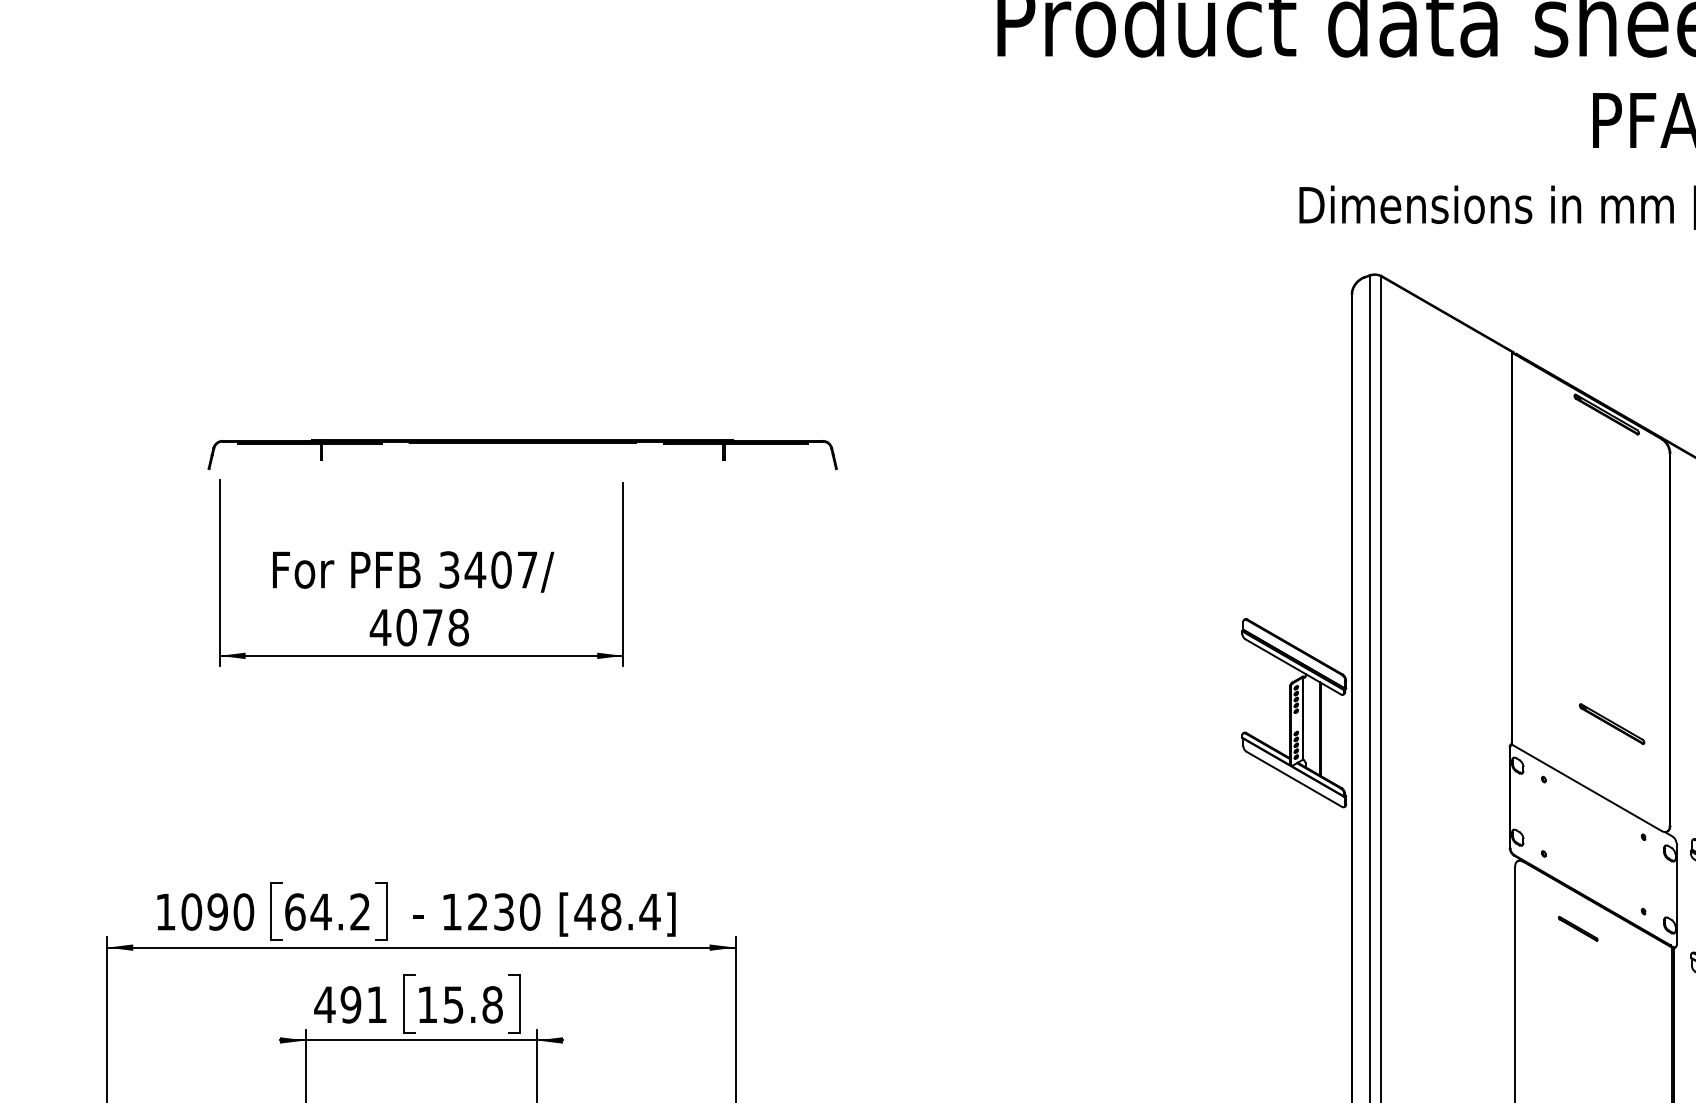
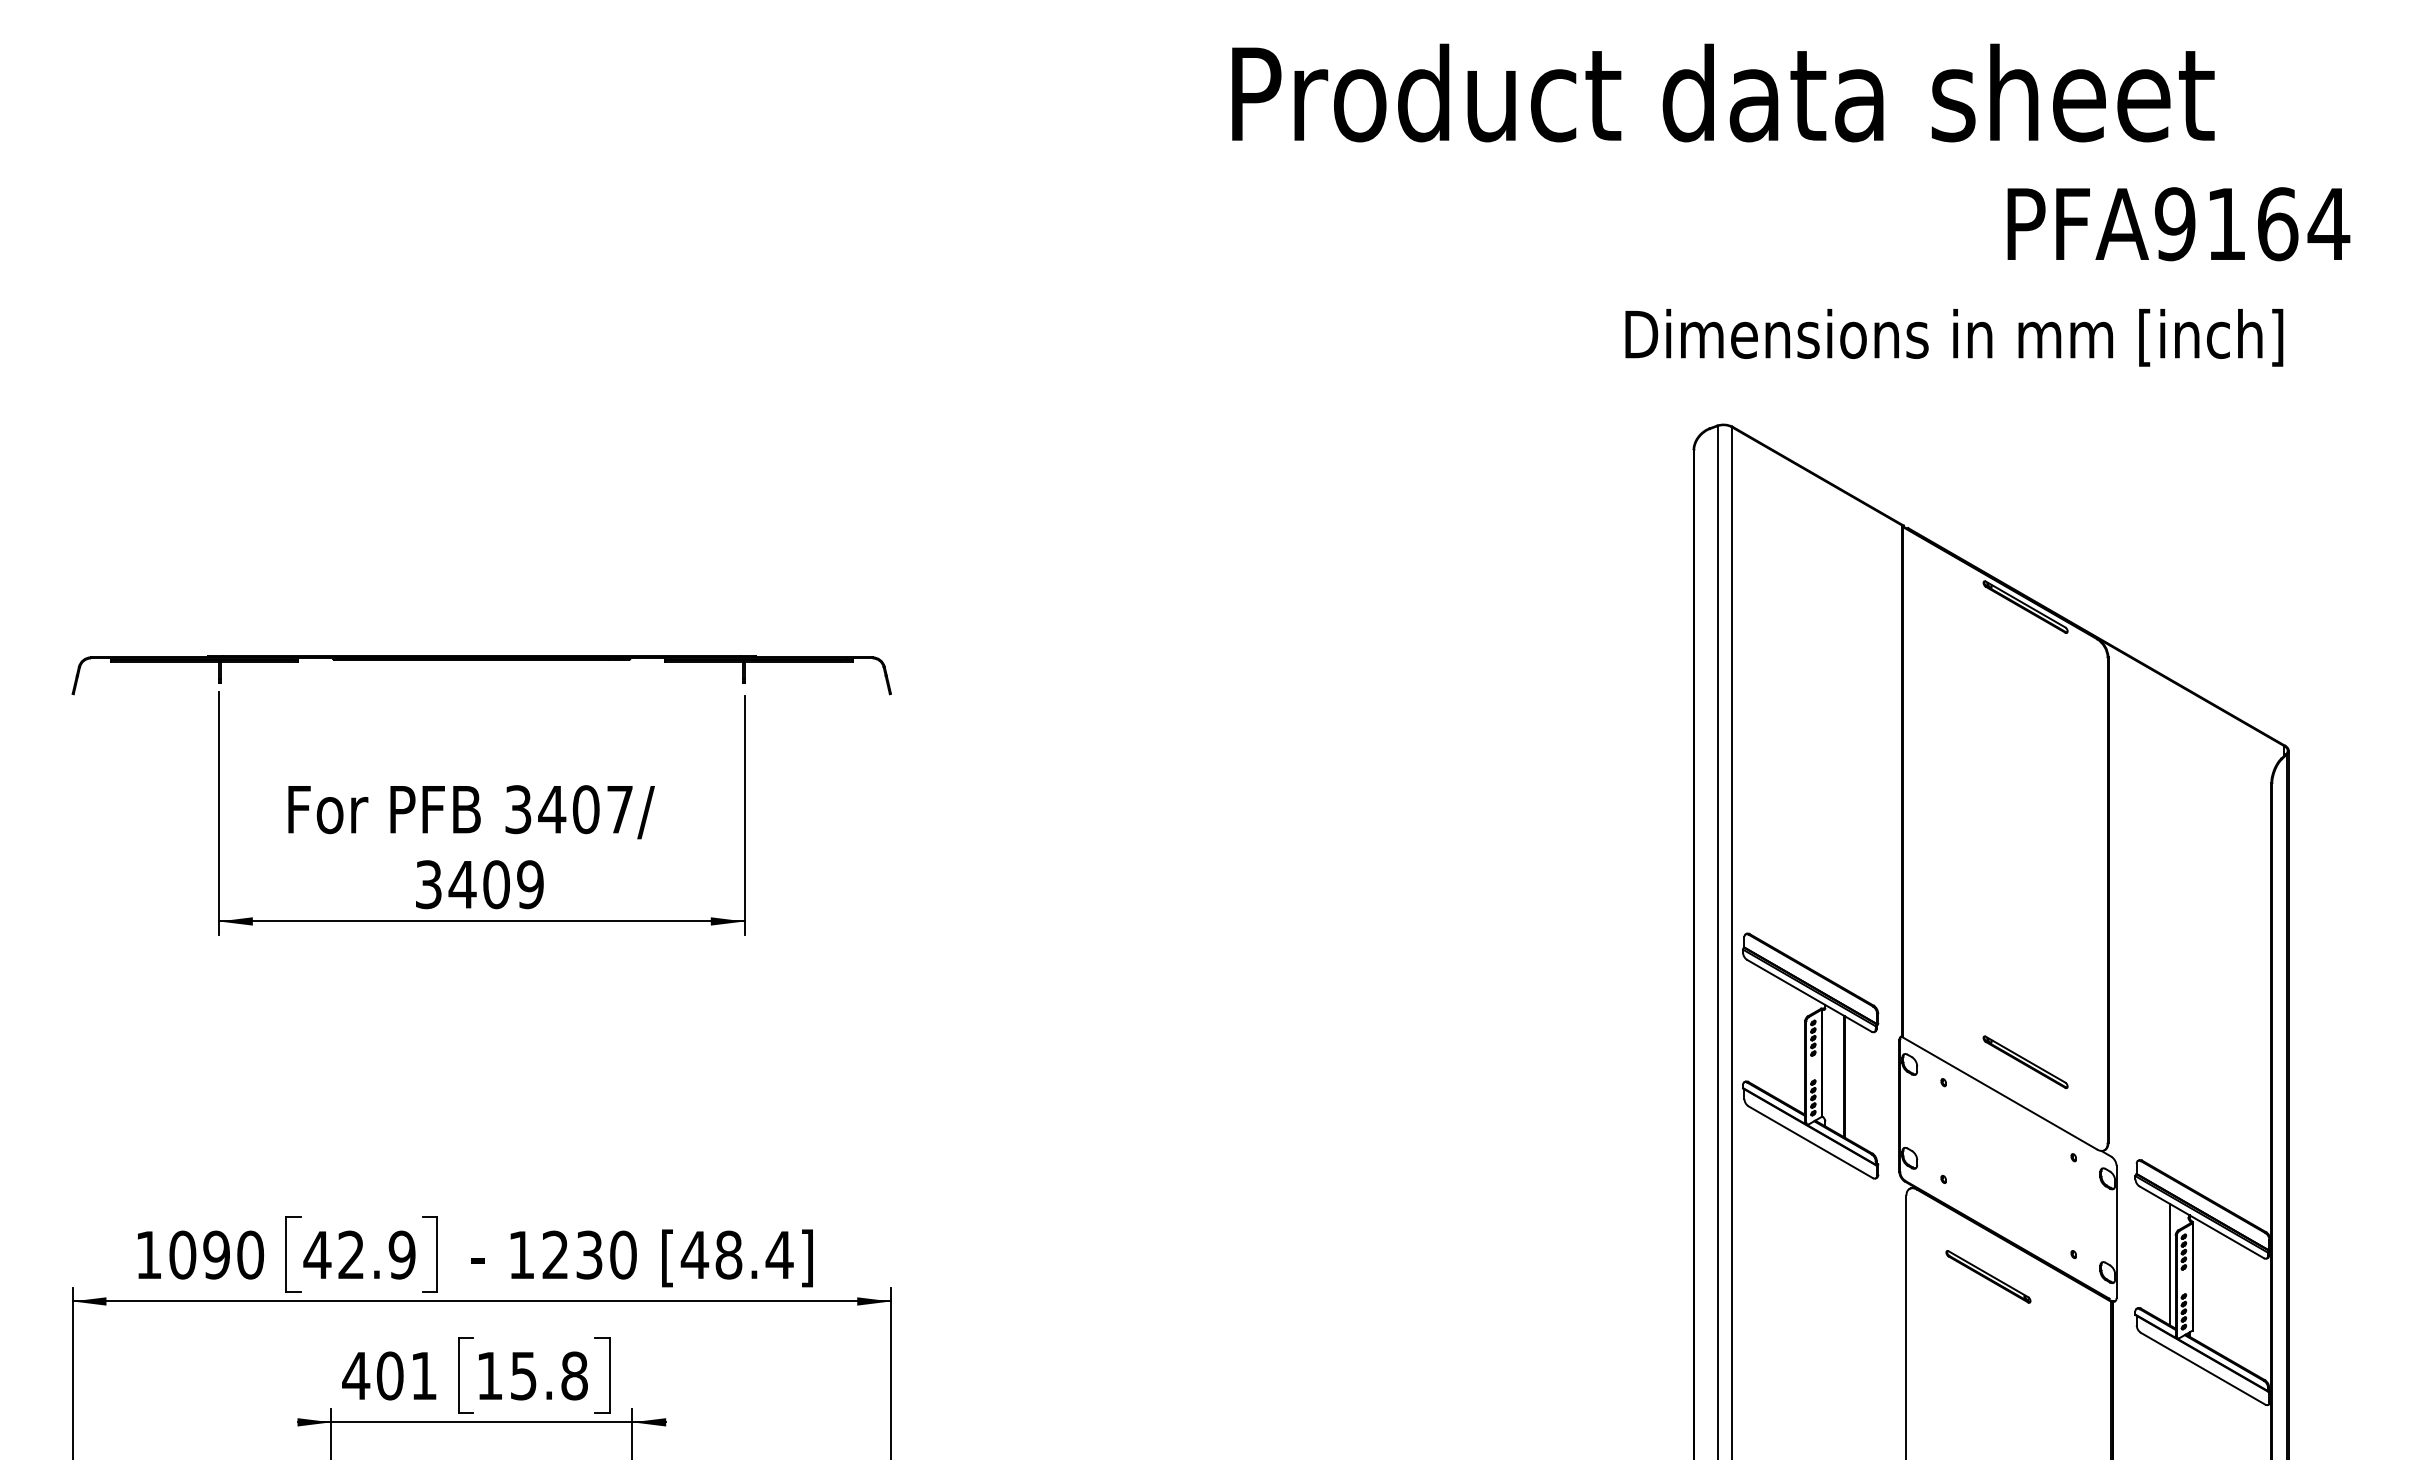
part: (522, 443) -> (481, 660), moved
text: (418, 627) -> (478, 884), 4078 -> 3409
part: (1294, 712) -> (1810, 1055), moved
part: (1612, 724) -> (2025, 1062), moved
text: (327, 911) -> (359, 1254), 64.2 -> 42.9
part: (1578, 928) -> (1988, 1276), size x1.67
text: (350, 1004) -> (389, 1375), 491 -> 401

